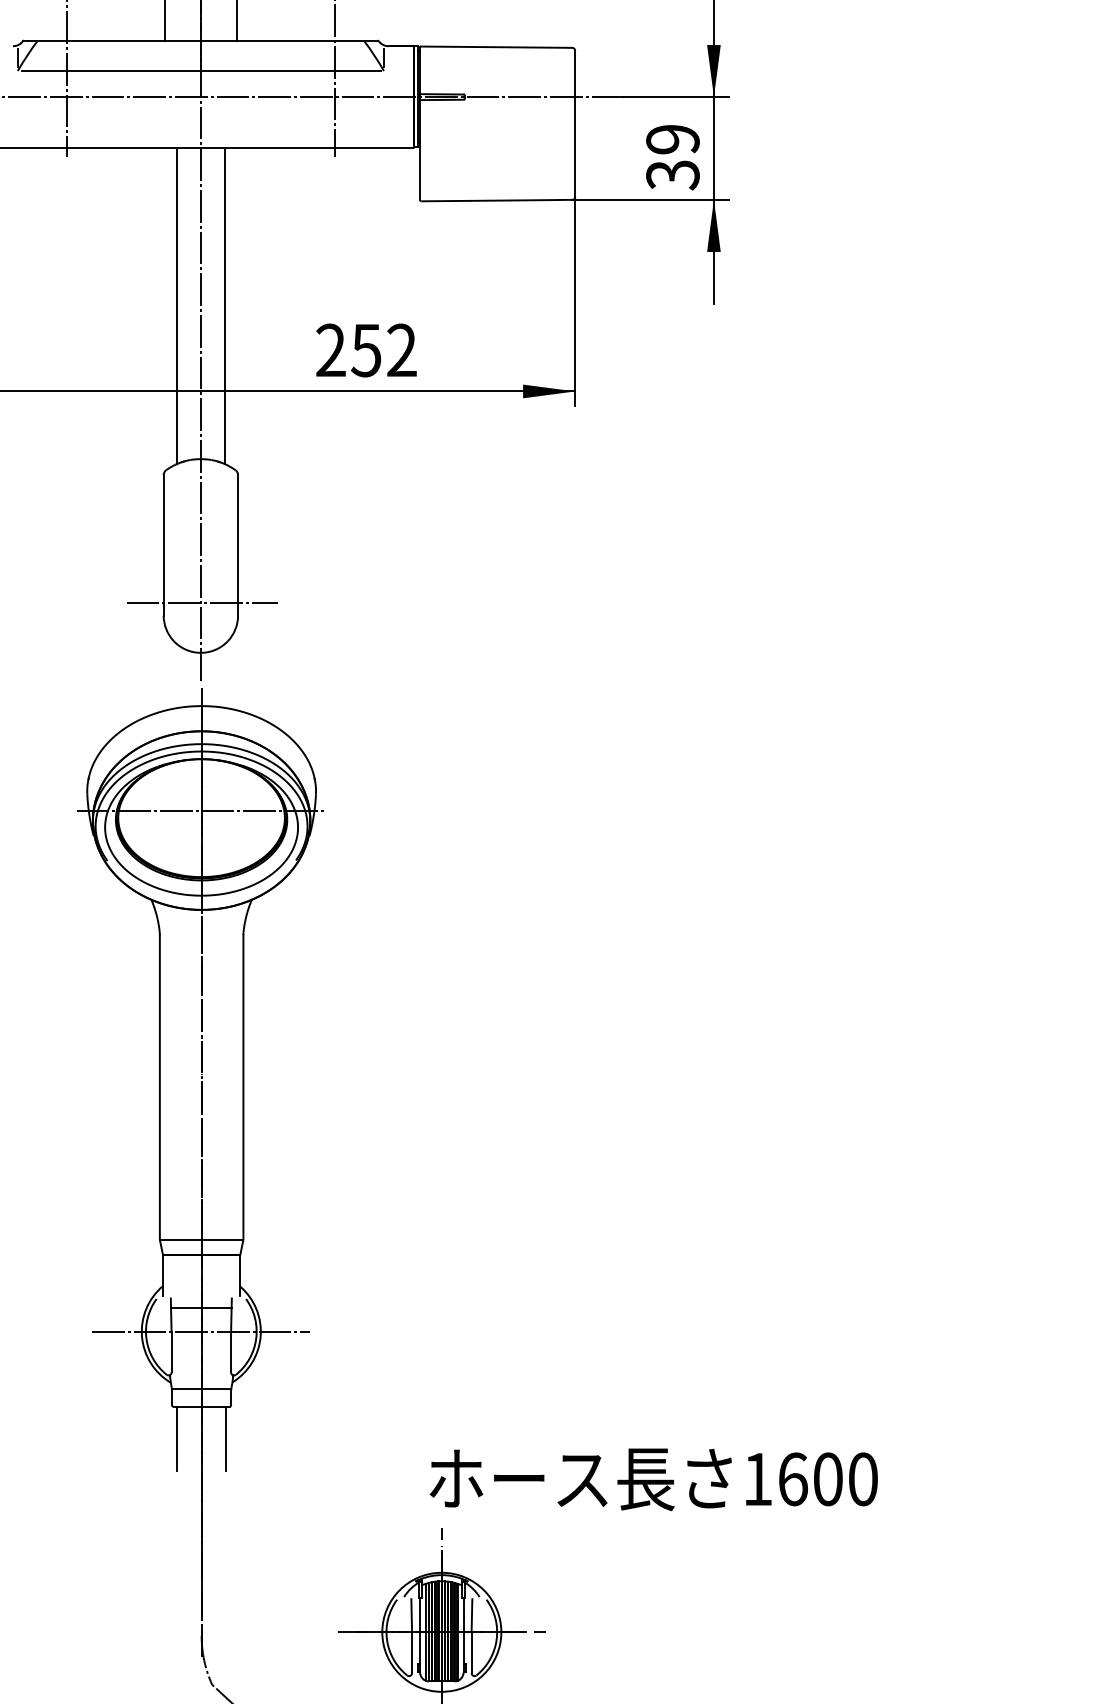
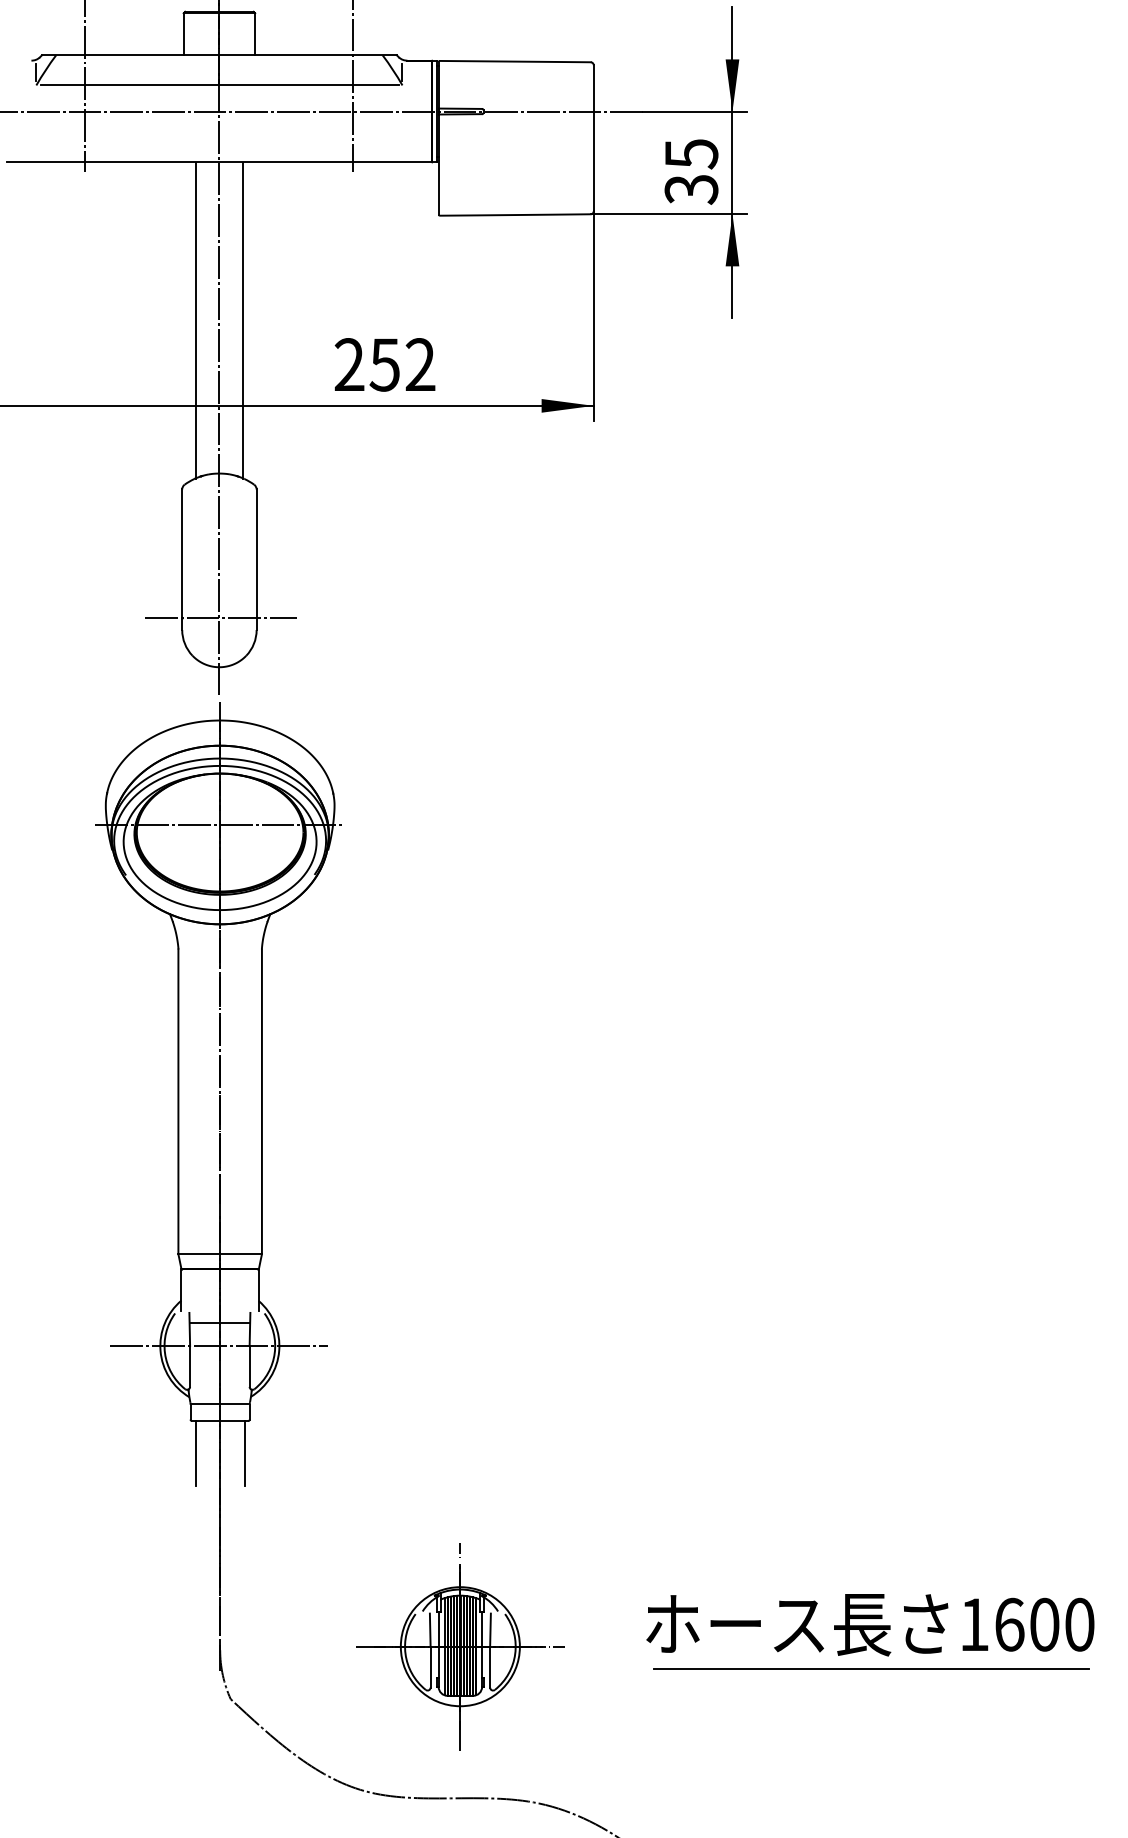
text: (672, 140) -> (691, 154), 39 -> 35
text: (653, 1480) -> (870, 1625), moved
line: (852, 1654) -> (871, 1668), added

